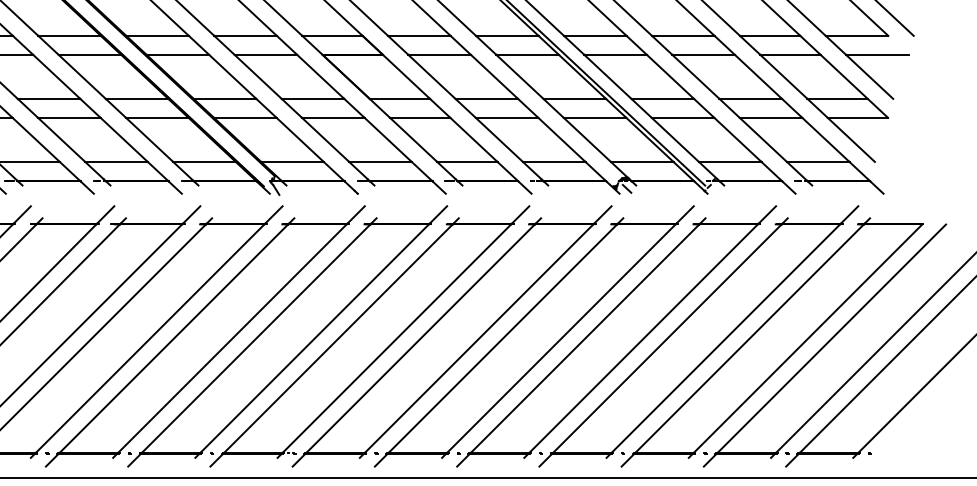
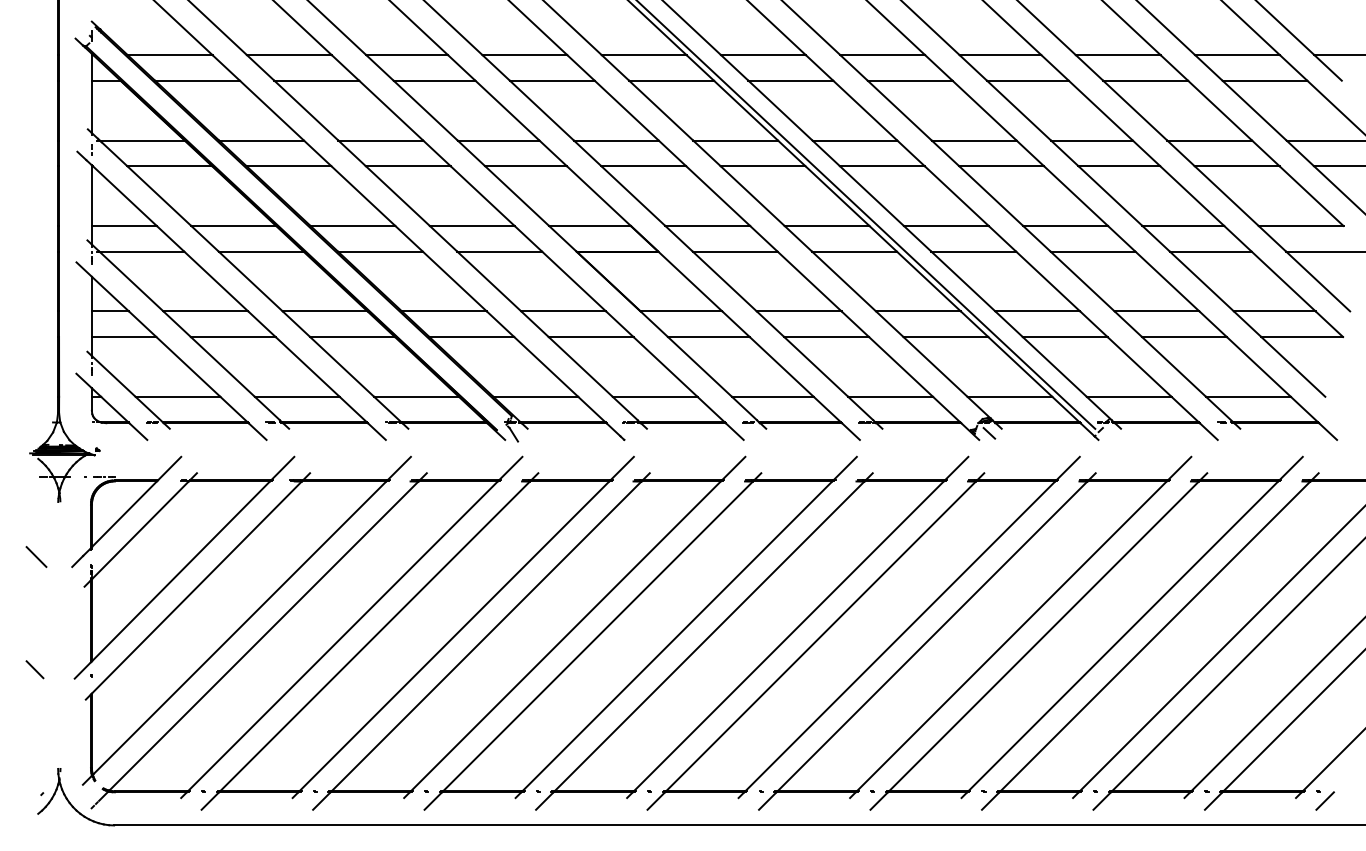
line: (874, 459) -> (1324, 800), added

